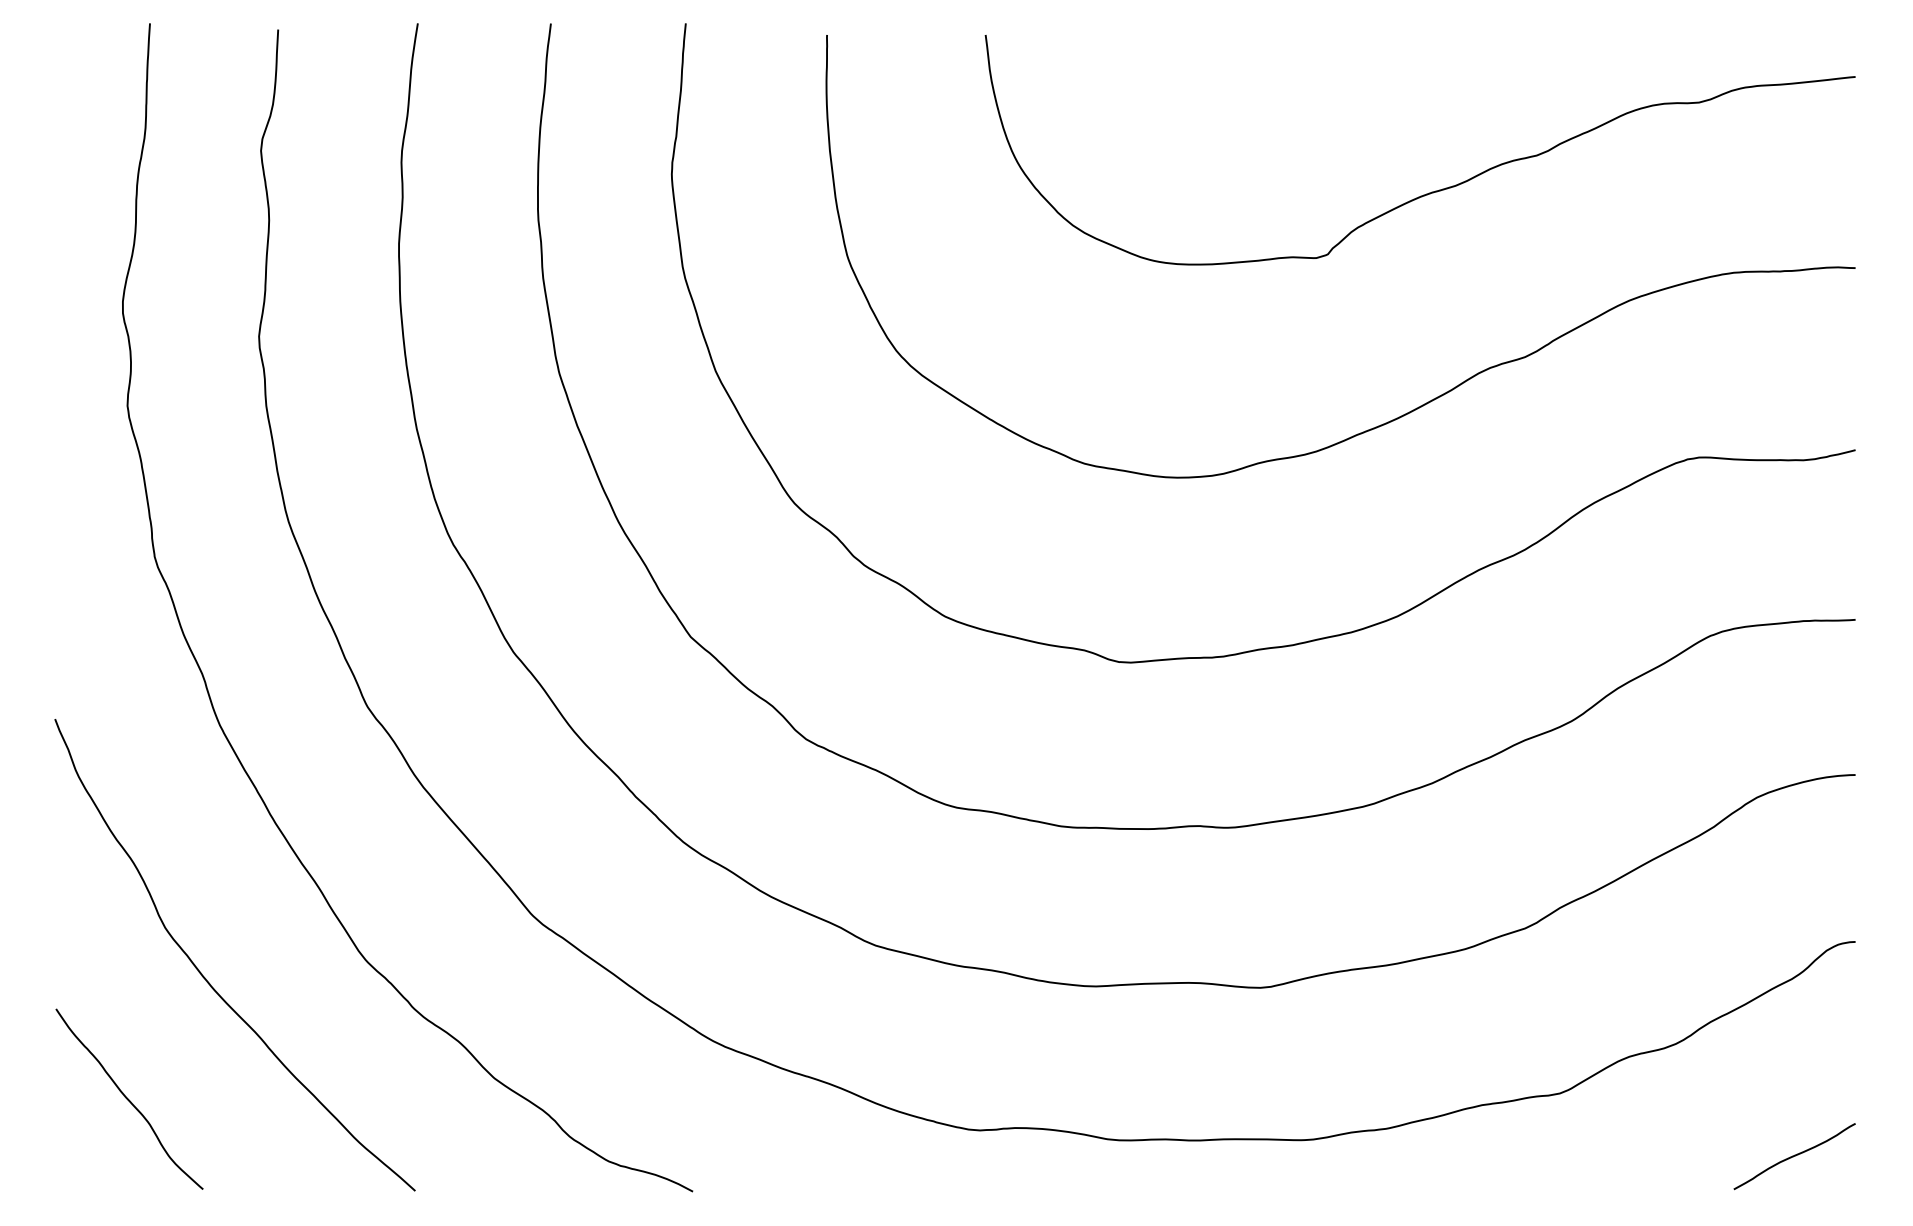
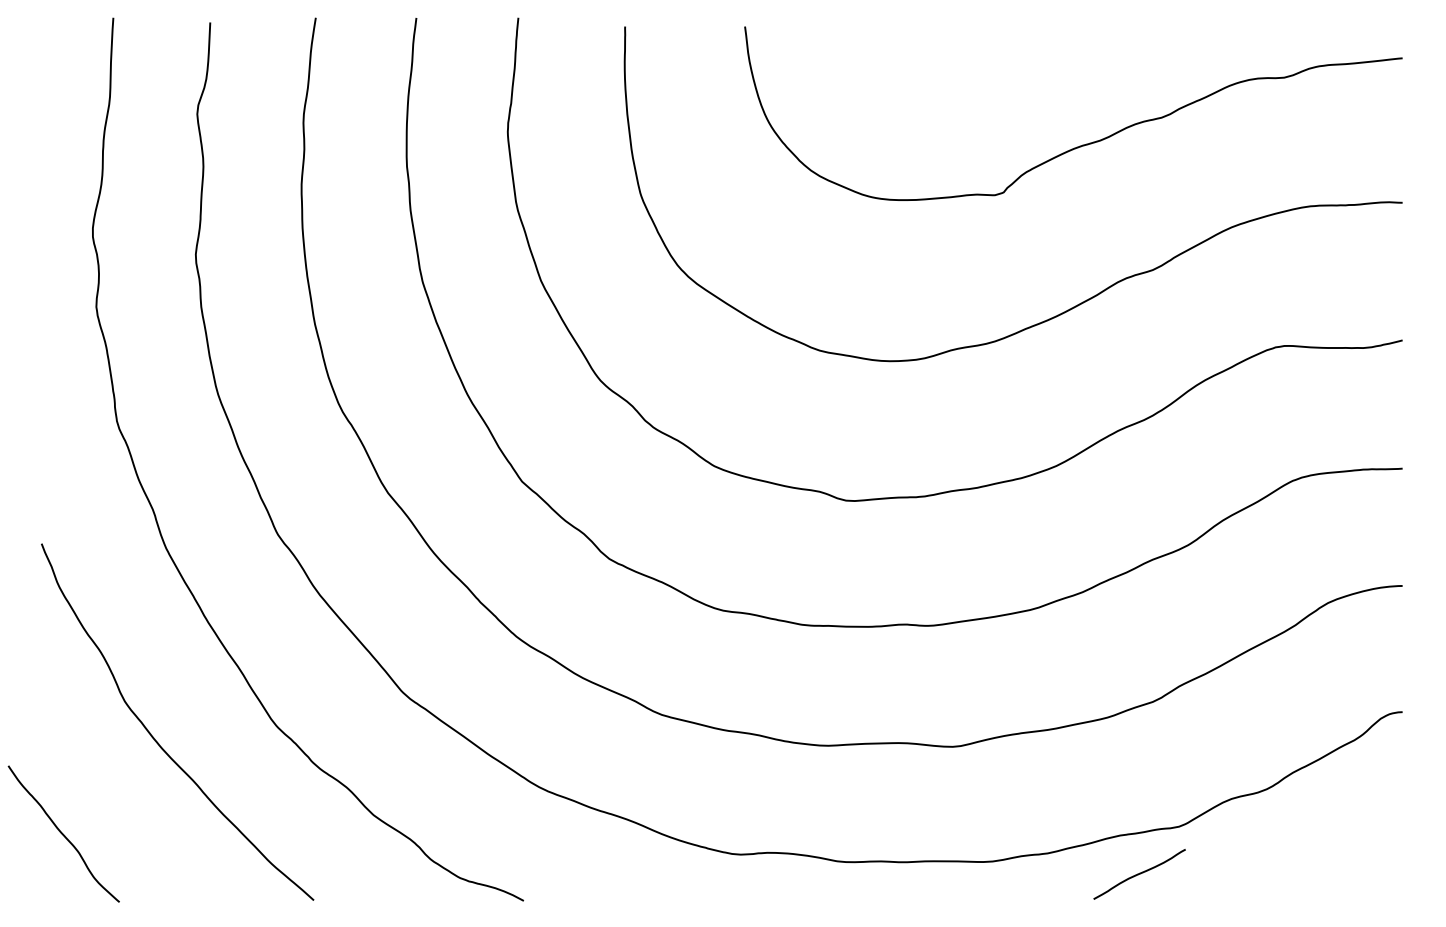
curve: (128, 1098) -> (63, 833), moved
curve: (1794, 1156) -> (1139, 874), moved

